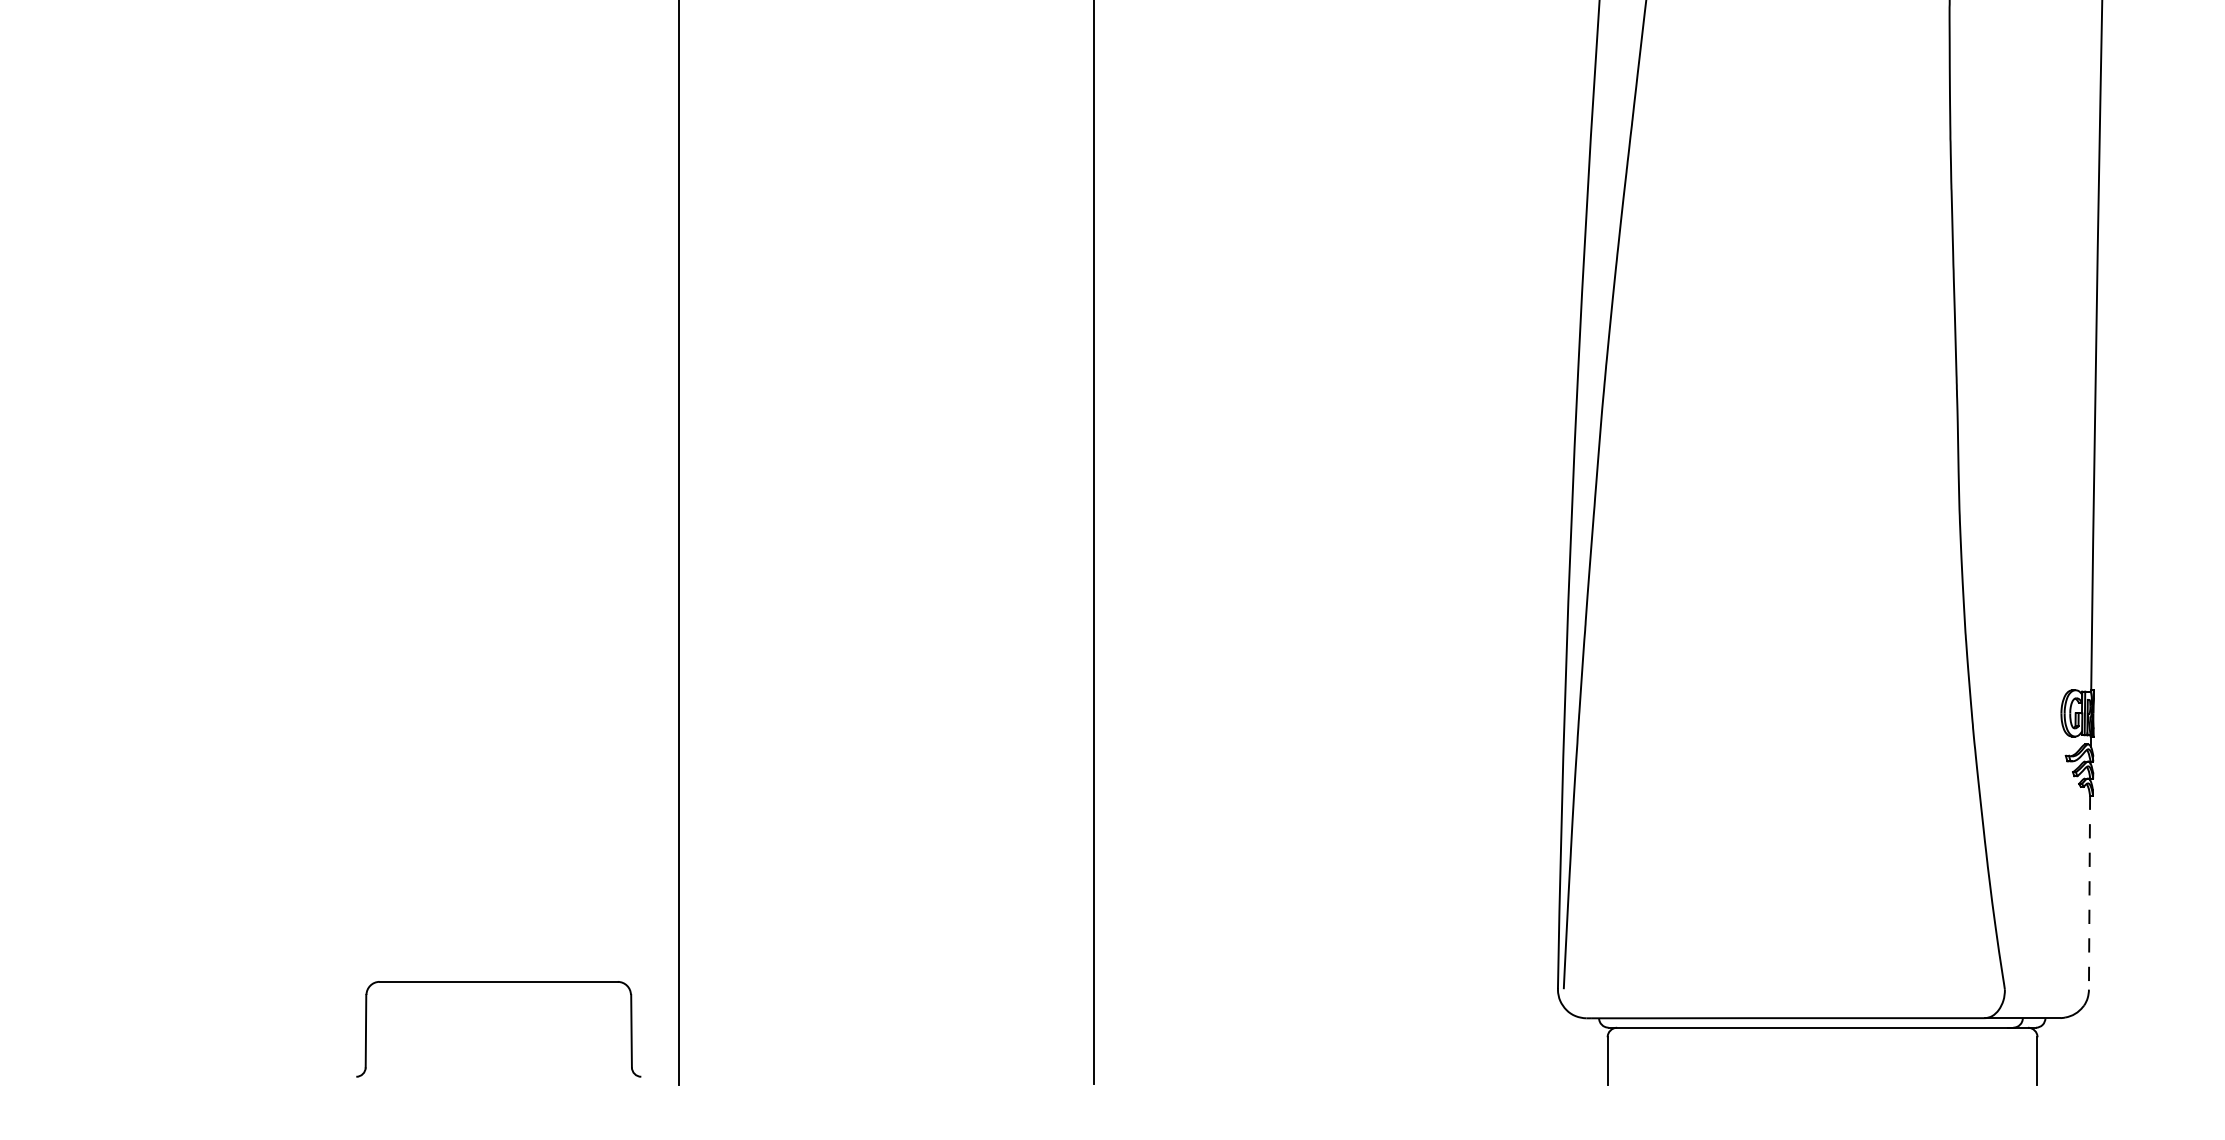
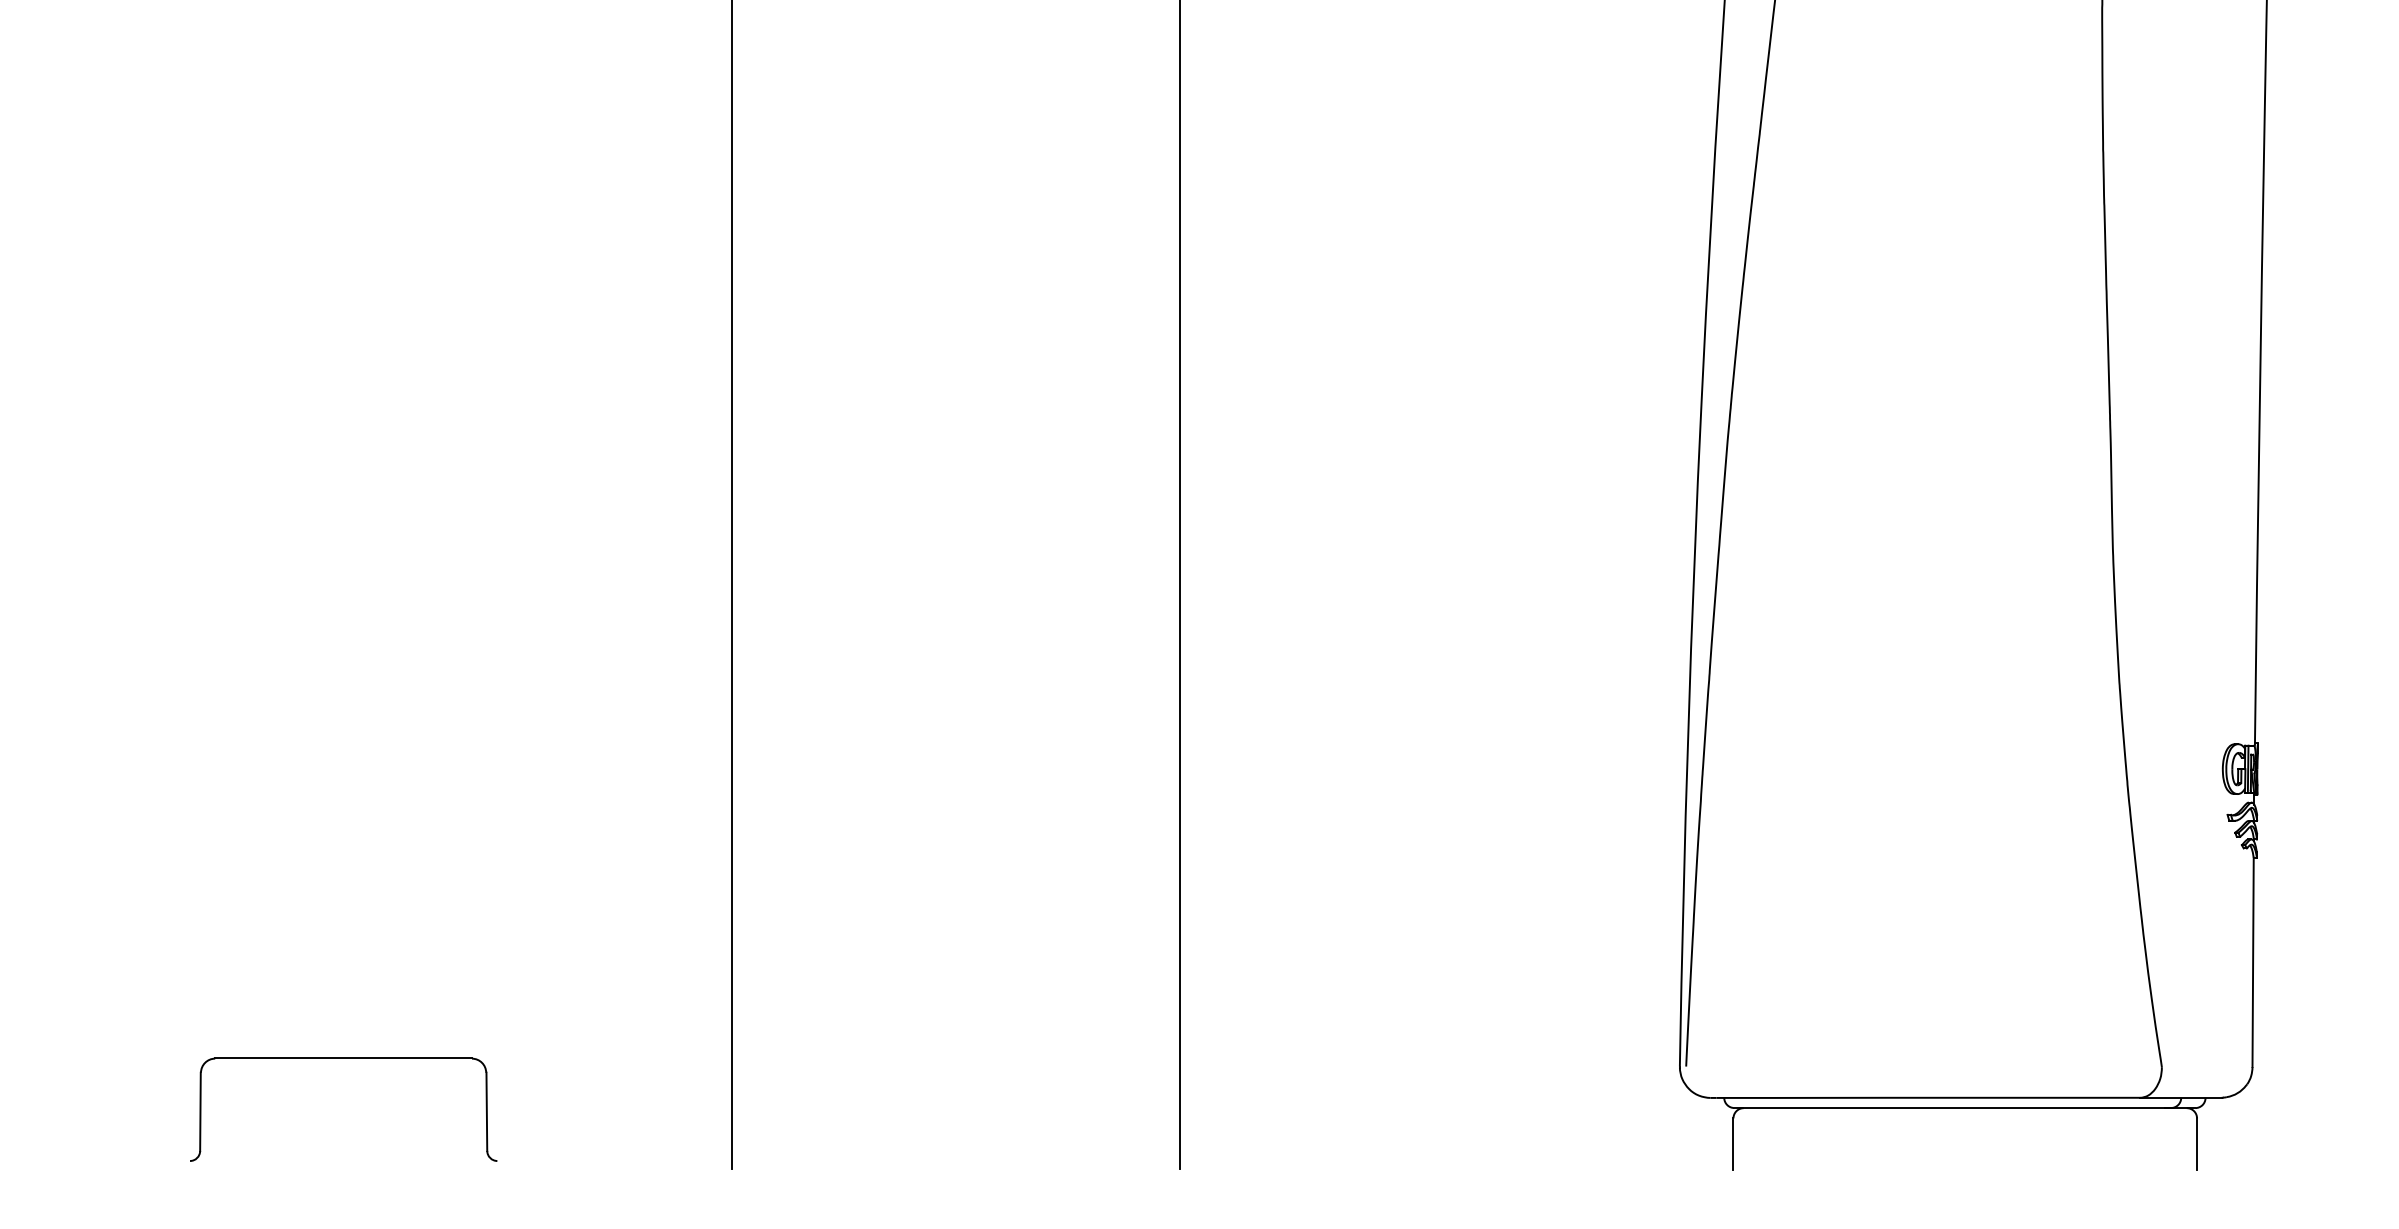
line: (2089, 892) -> (2253, 962), dashed -> solid
part: (498, 981) -> (343, 1058), moved

